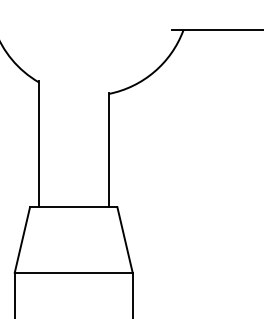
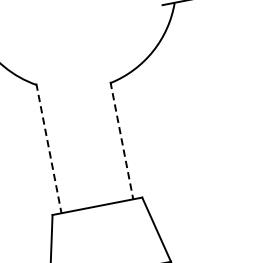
line: (38, 144) -> (48, 148), solid -> dashed
line: (108, 150) -> (121, 141), solid -> dashed

